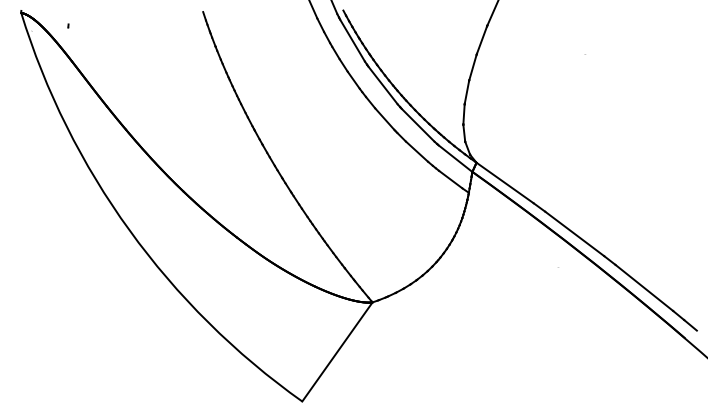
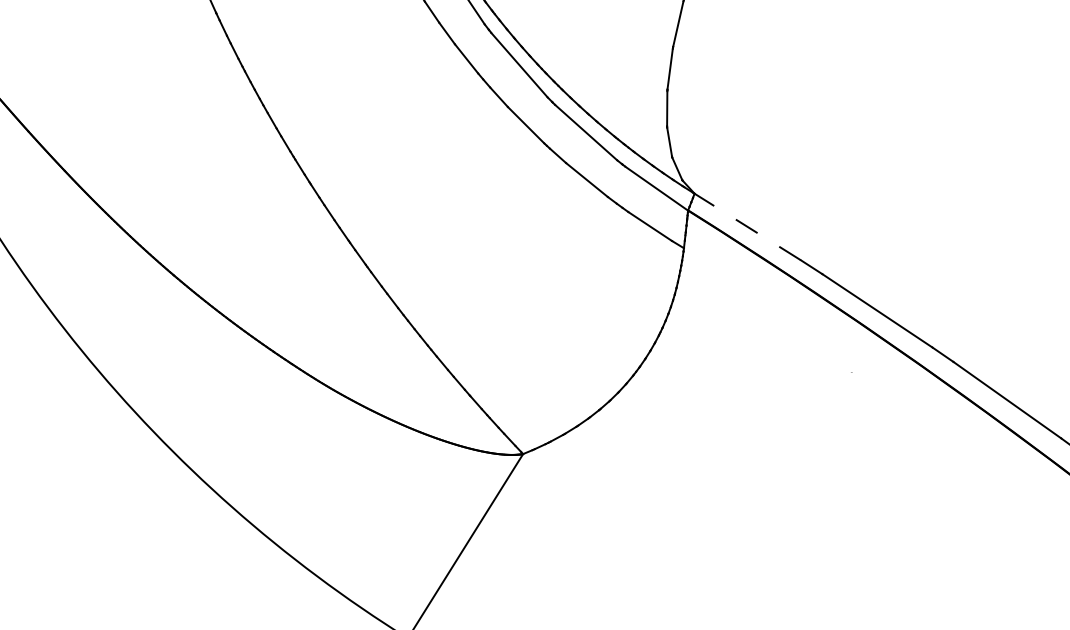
line: (504, 182) -> (746, 226), solid -> dashed

